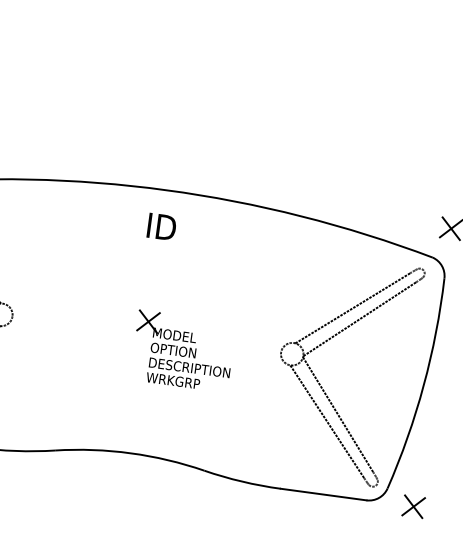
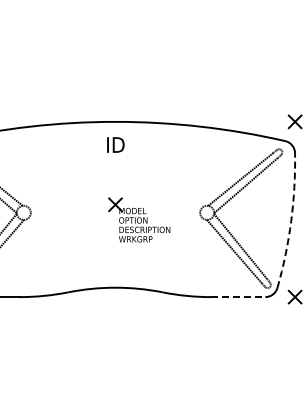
arc: (424, 385) -> (291, 221), solid -> dashed
line: (323, 495) -> (238, 297), solid -> dashed

